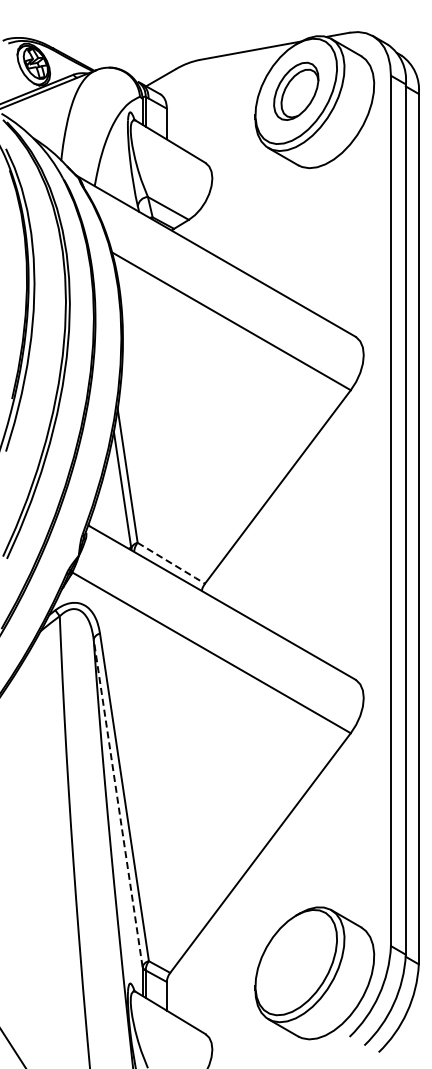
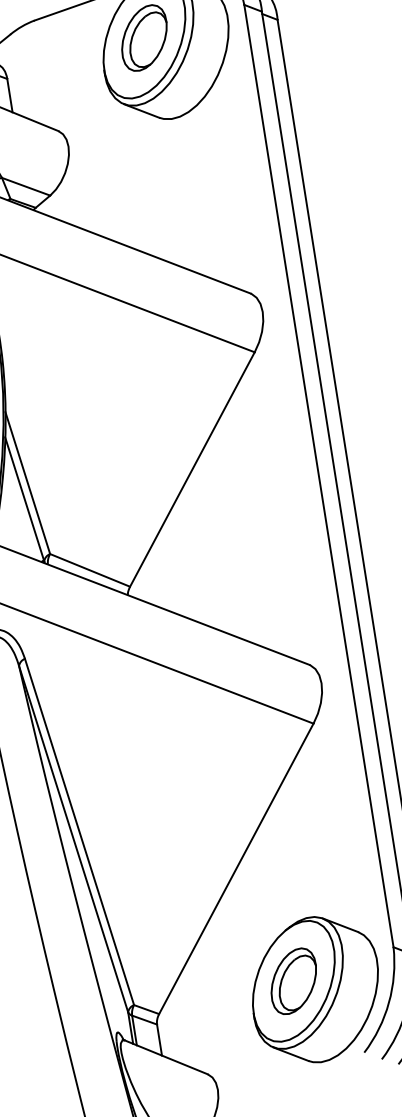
line: (172, 563) -> (91, 570), dashed -> solid
line: (118, 803) -> (74, 839), dashed -> solid
part: (296, 962) -> (294, 981), added

